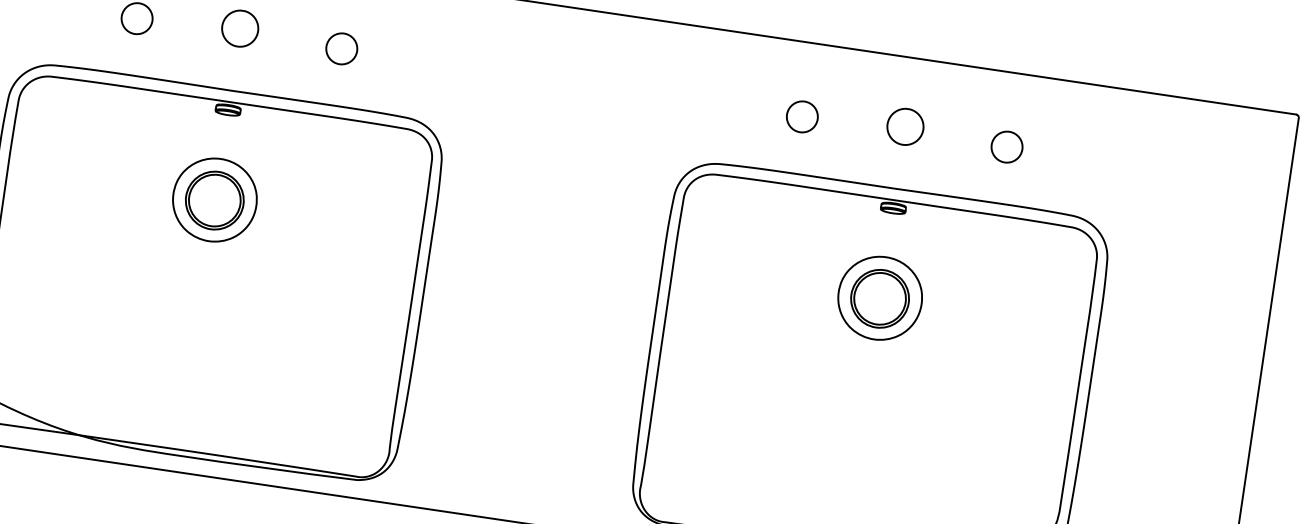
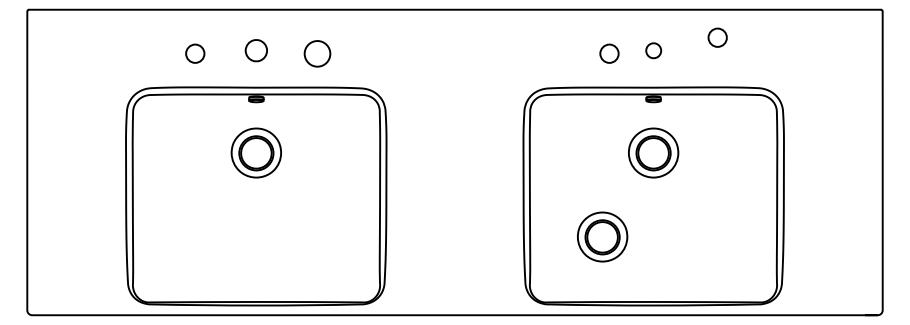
circle: (341, 48) -> (317, 53), size x1.4
circle: (802, 116) -> (609, 53), moved
part: (905, 126) -> (653, 50), size x0.7
circle: (1006, 146) -> (717, 37), moved
part: (773, 425) -> (602, 236), added

